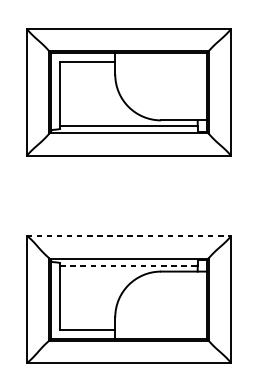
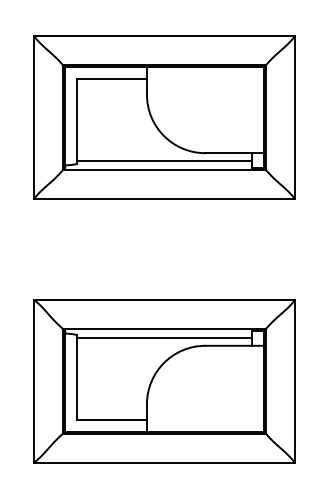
line: (129, 235) -> (164, 299), dashed -> solid
line: (129, 265) -> (164, 338), dashed -> solid

